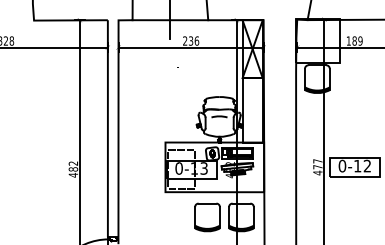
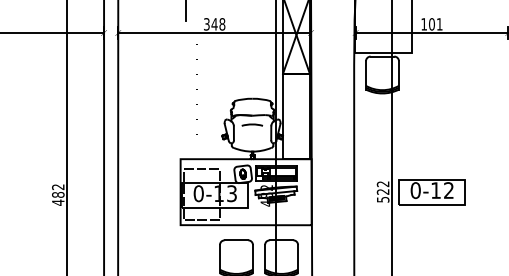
text: (191, 40) -> (215, 23), 236 -> 348
text: (357, 40) -> (435, 23), 189 -> 101
text: (317, 167) -> (382, 192), 477 -> 522

